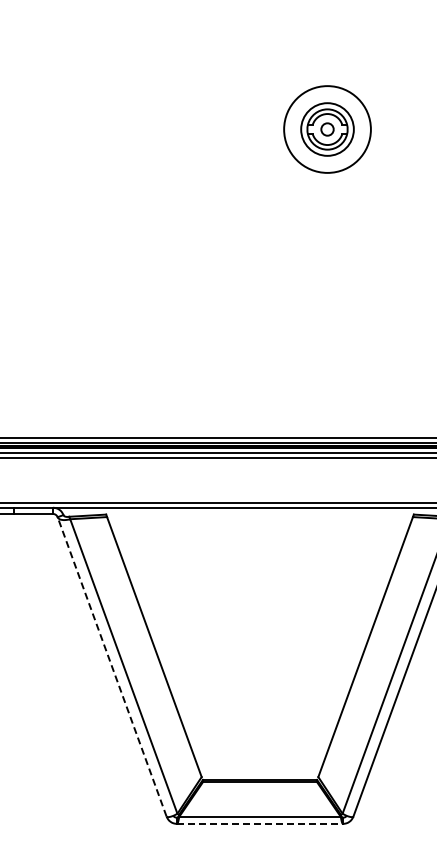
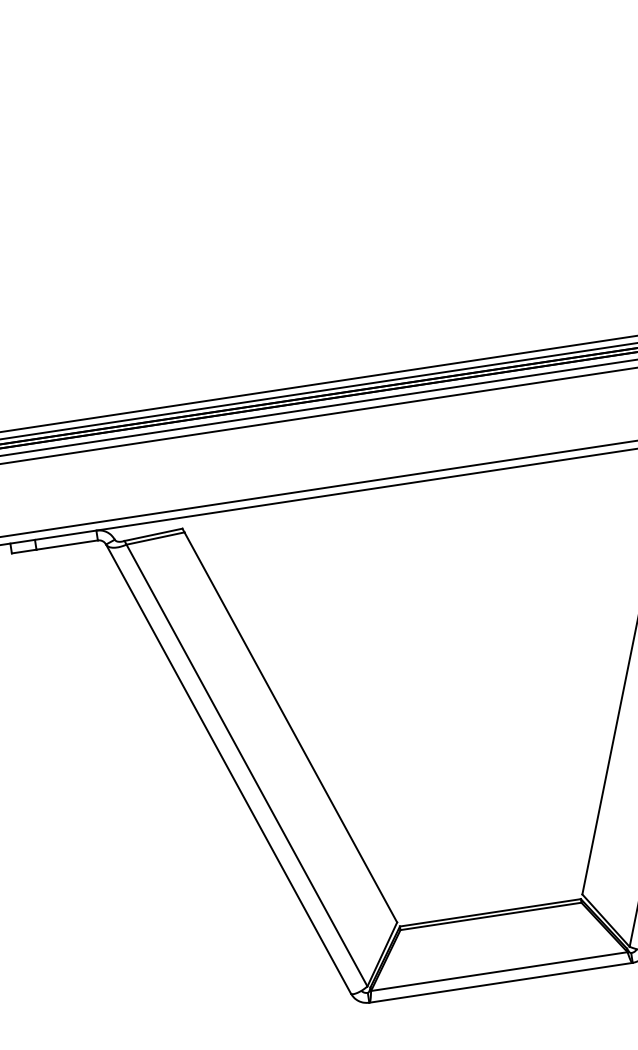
line: (111, 666) -> (227, 768), dashed -> solid
line: (260, 823) -> (501, 982), dashed -> solid

